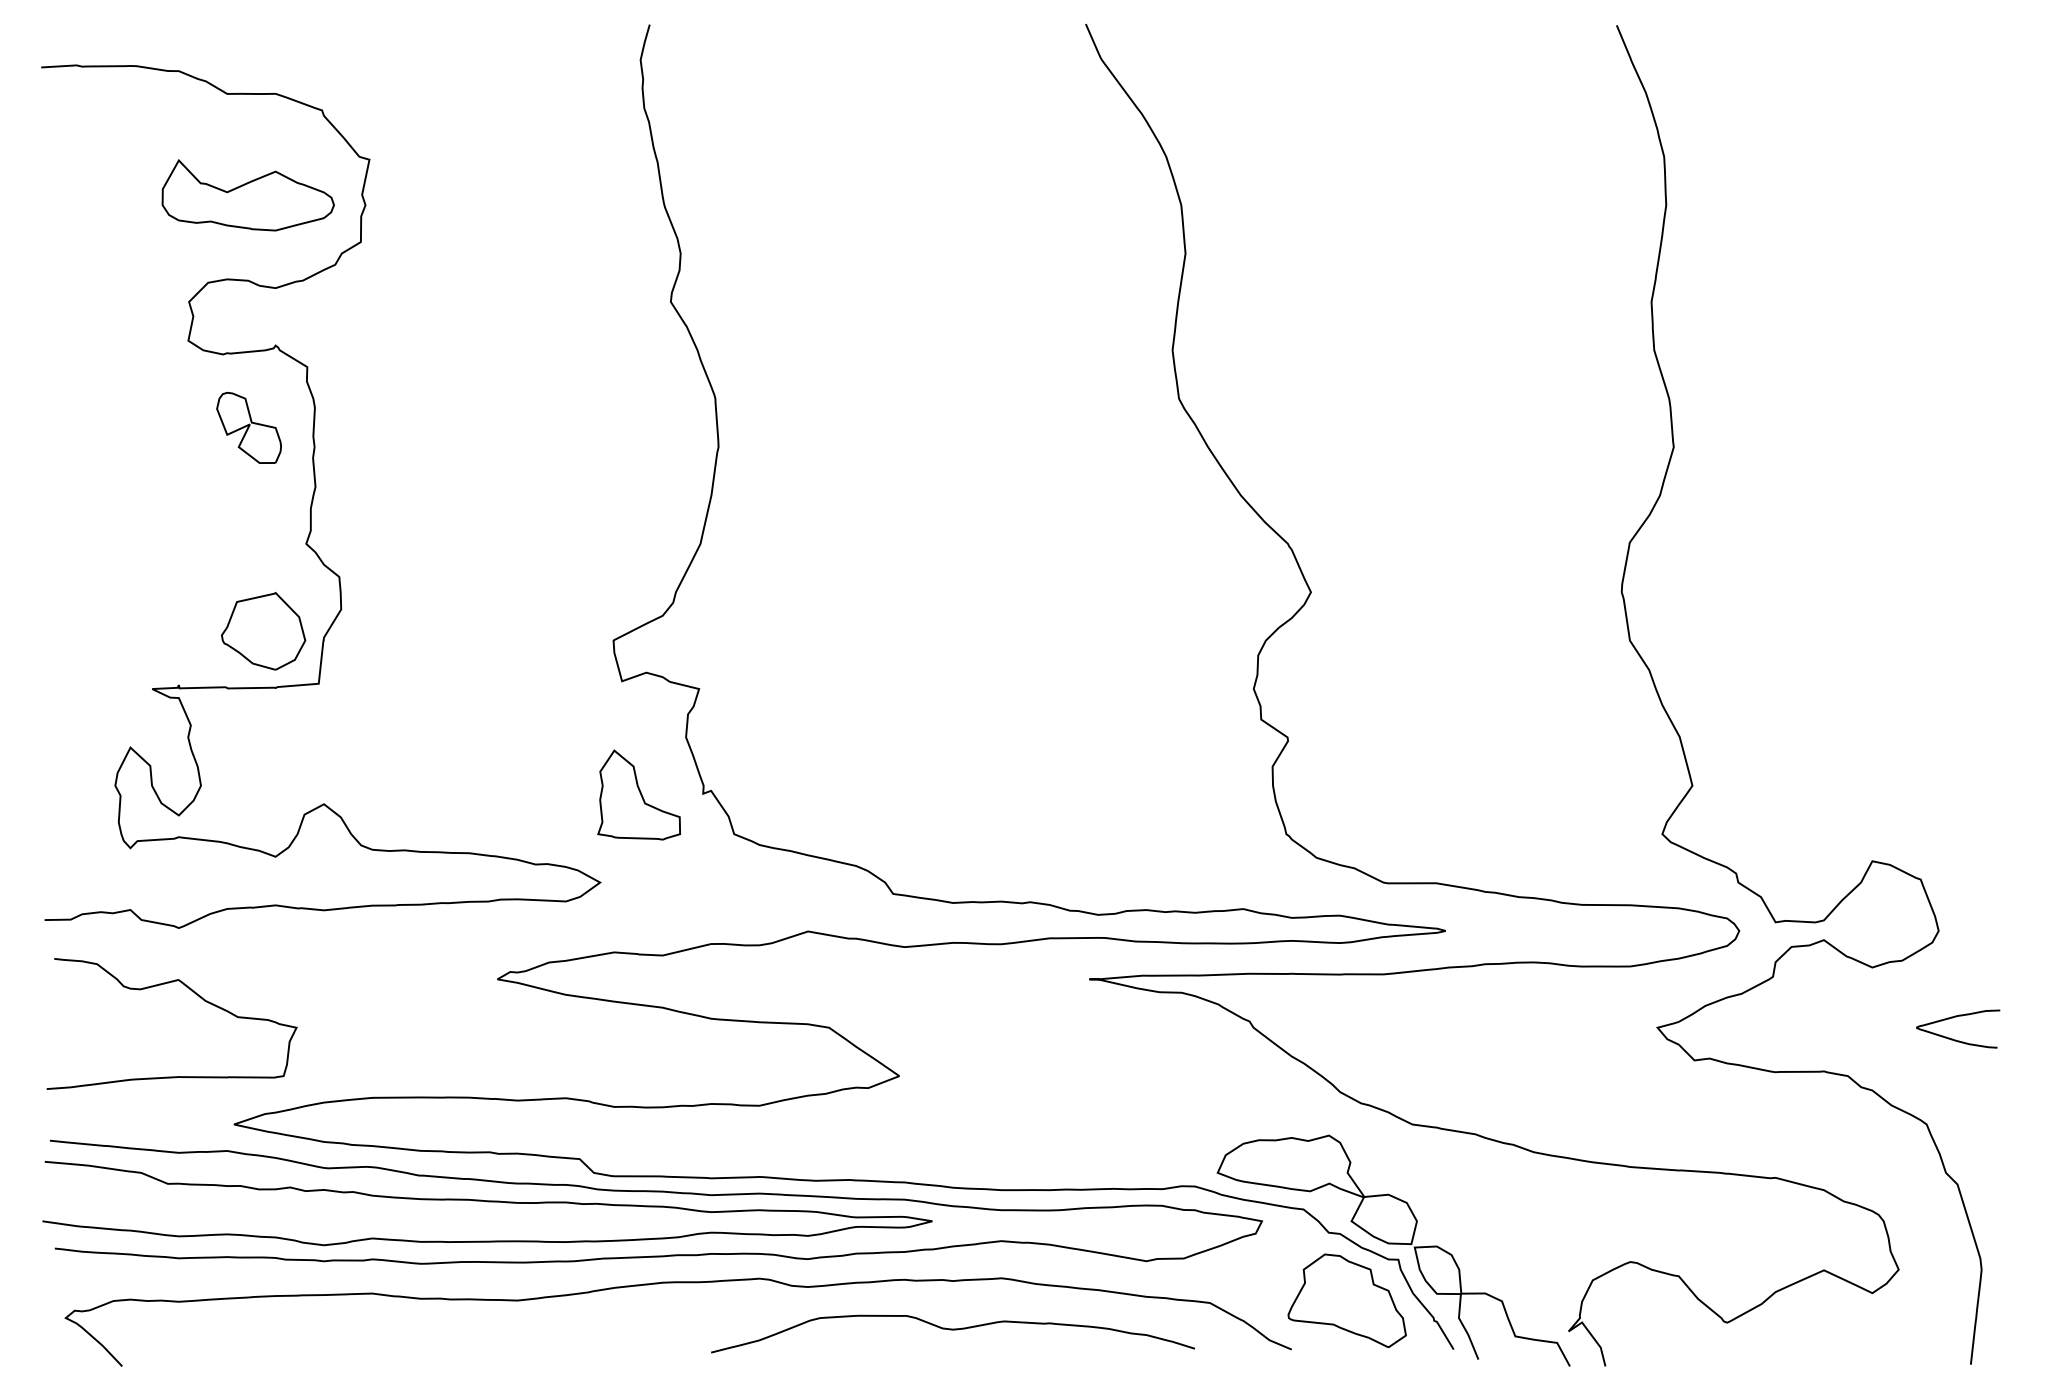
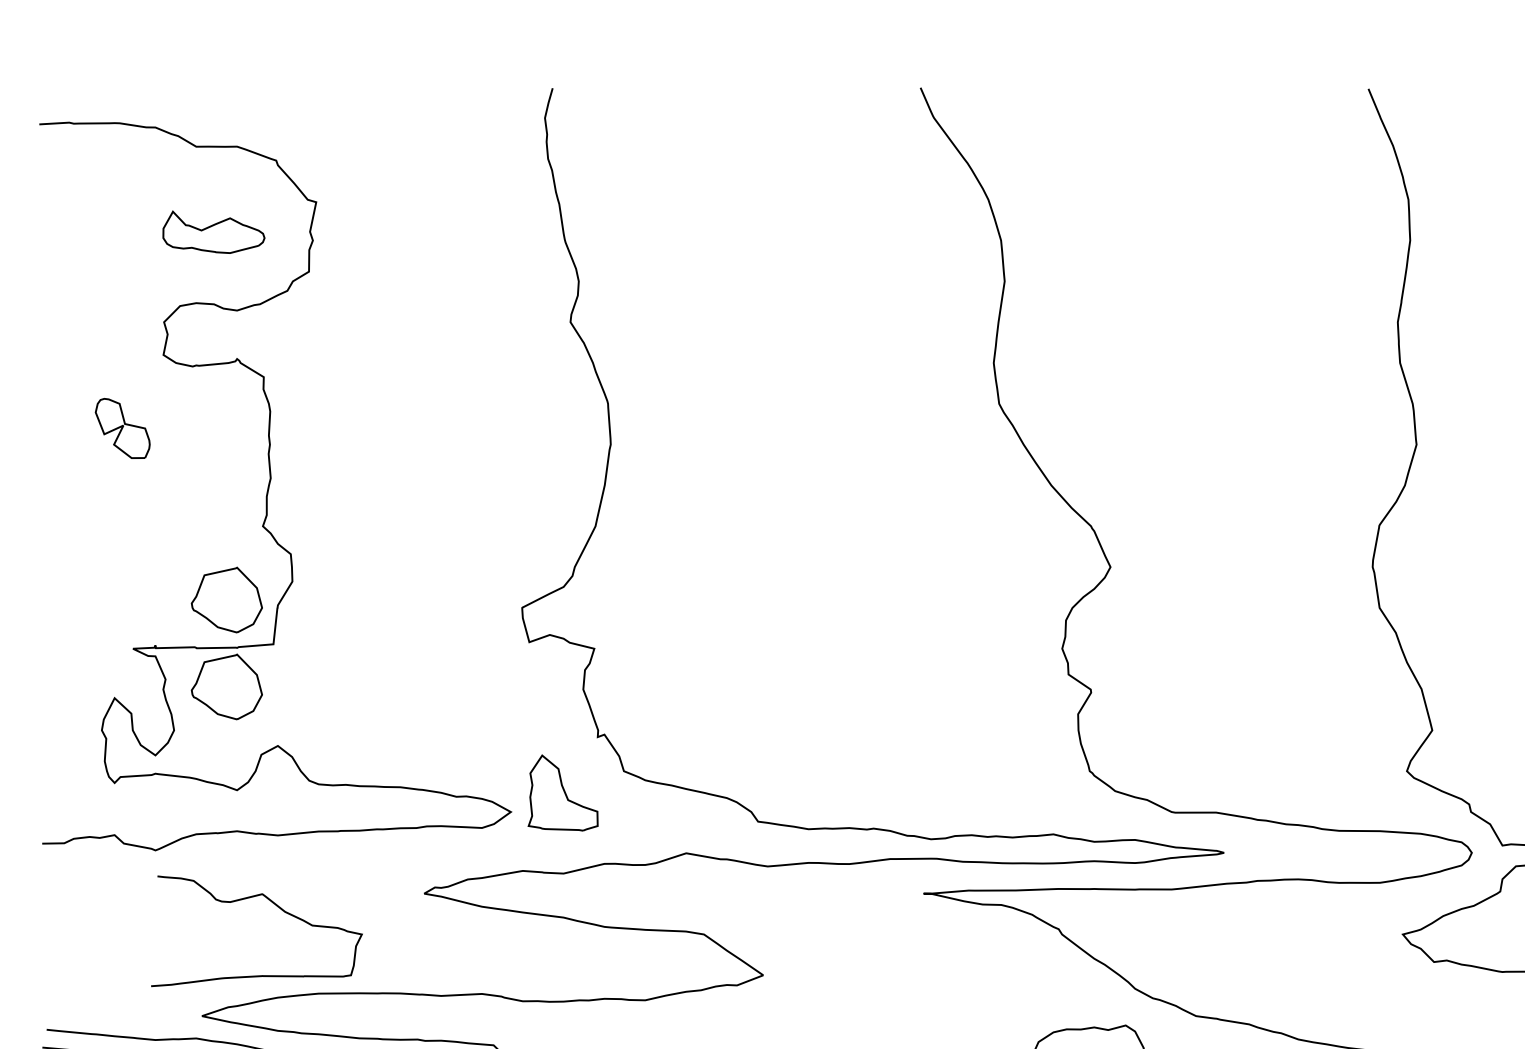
part: (247, 195) -> (213, 232), size x0.7
part: (248, 427) -> (122, 428), moved
part: (263, 734) -> (226, 687), added
part: (638, 794) -> (562, 792), moved
curve: (195, 994) -> (276, 906), moved

